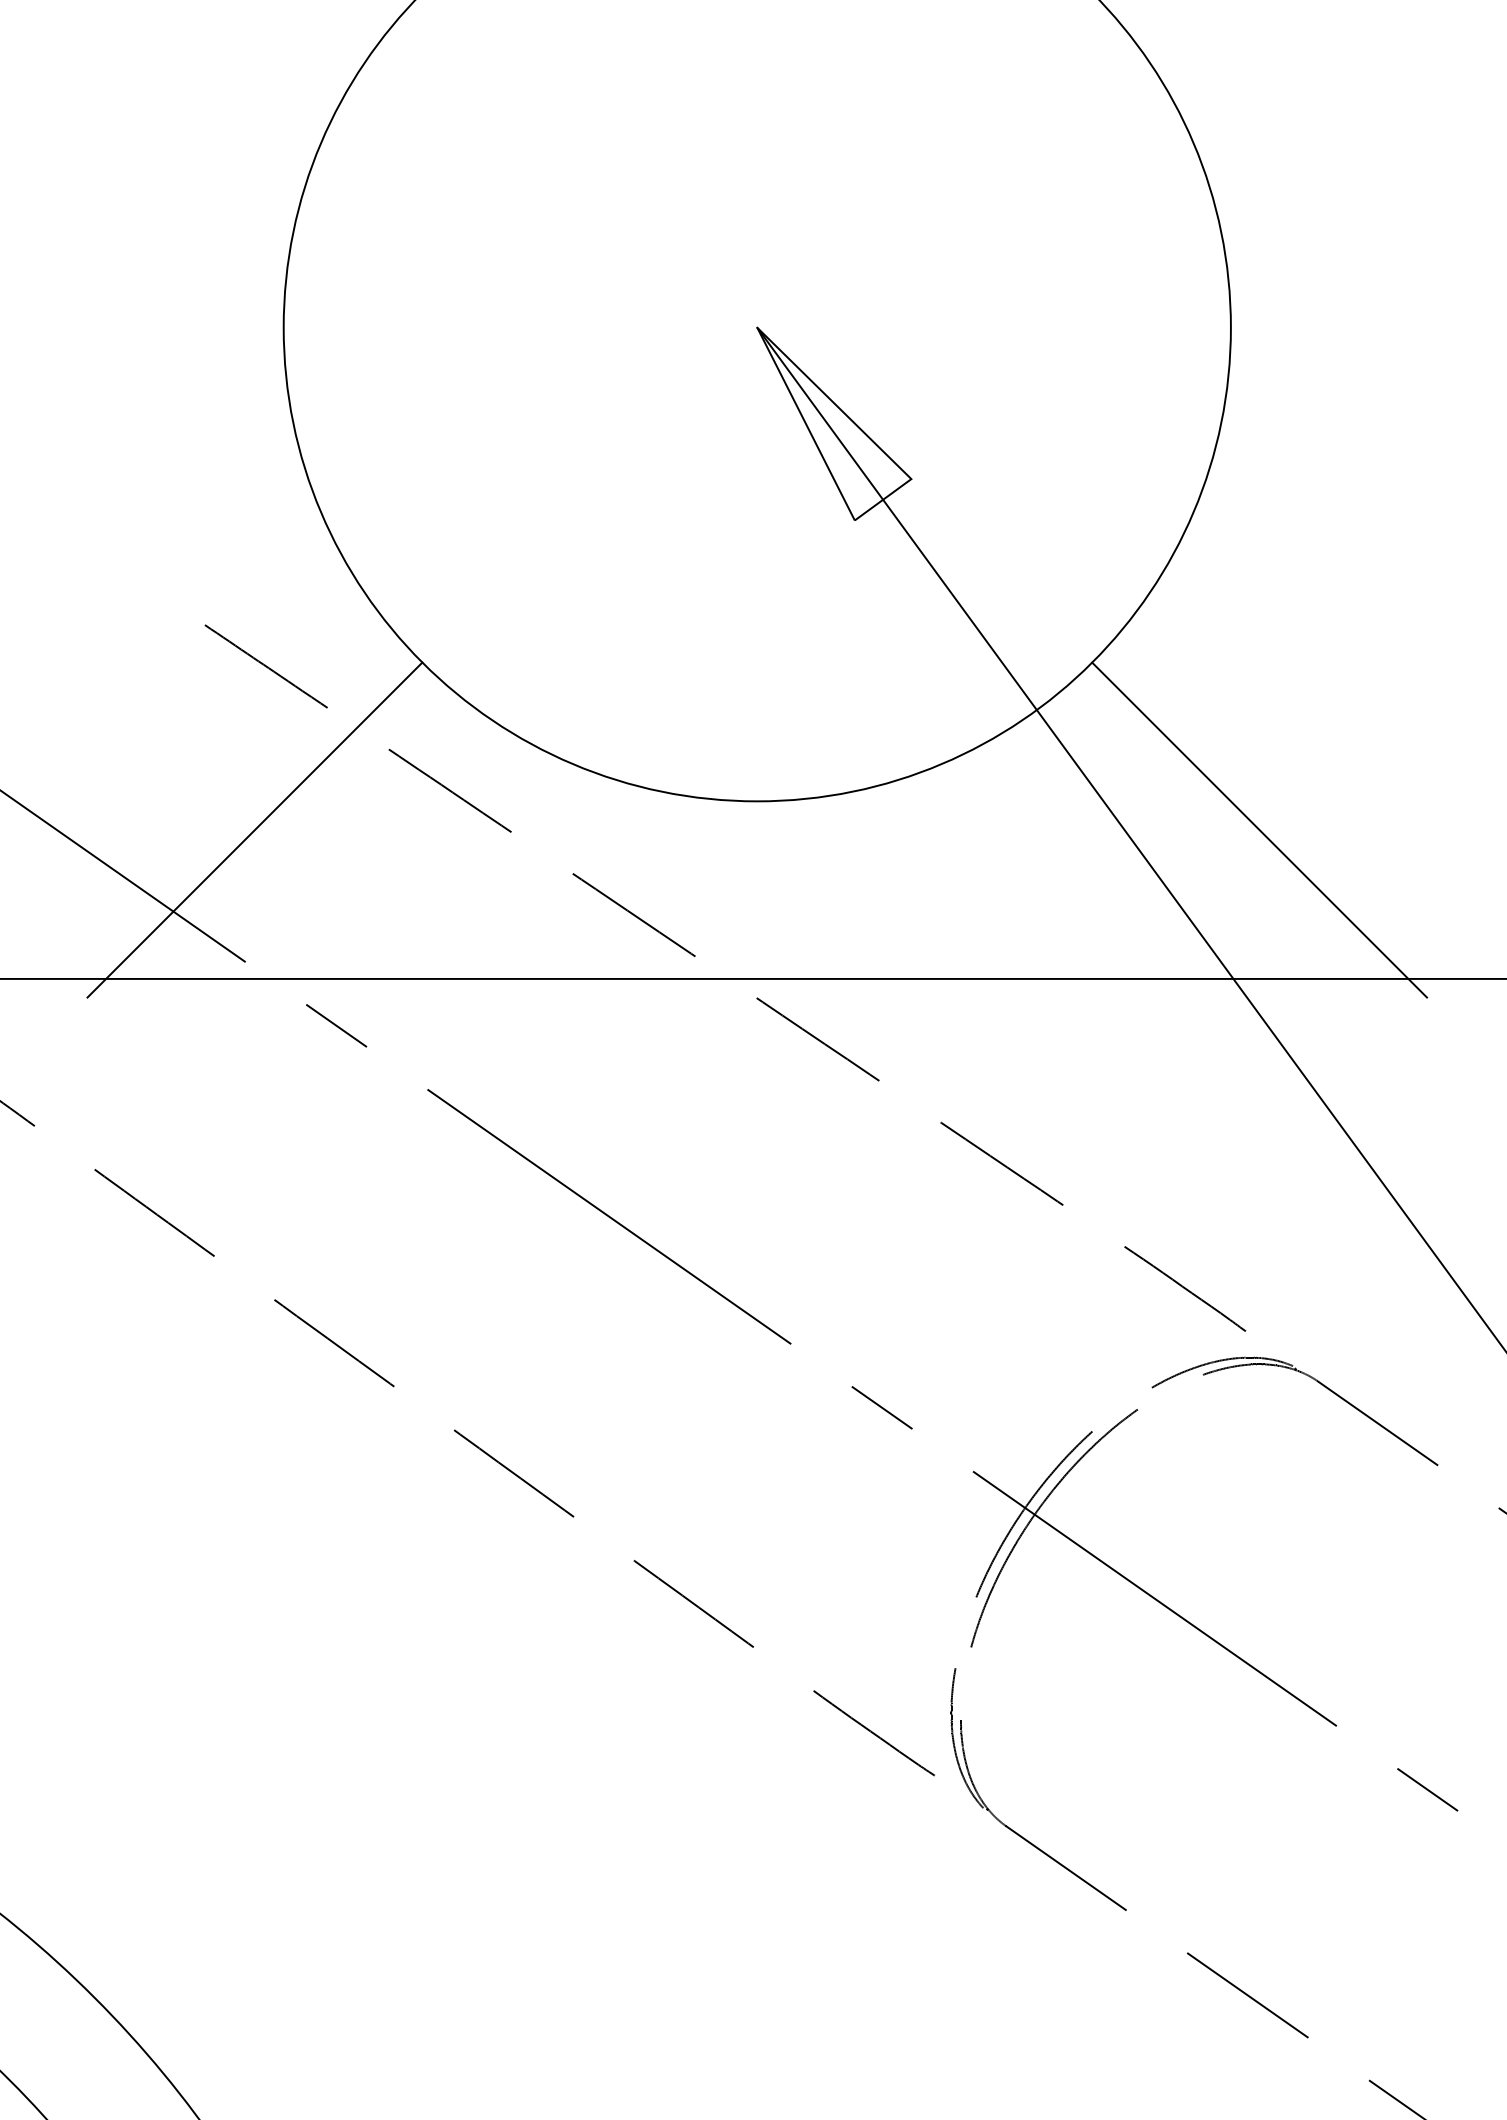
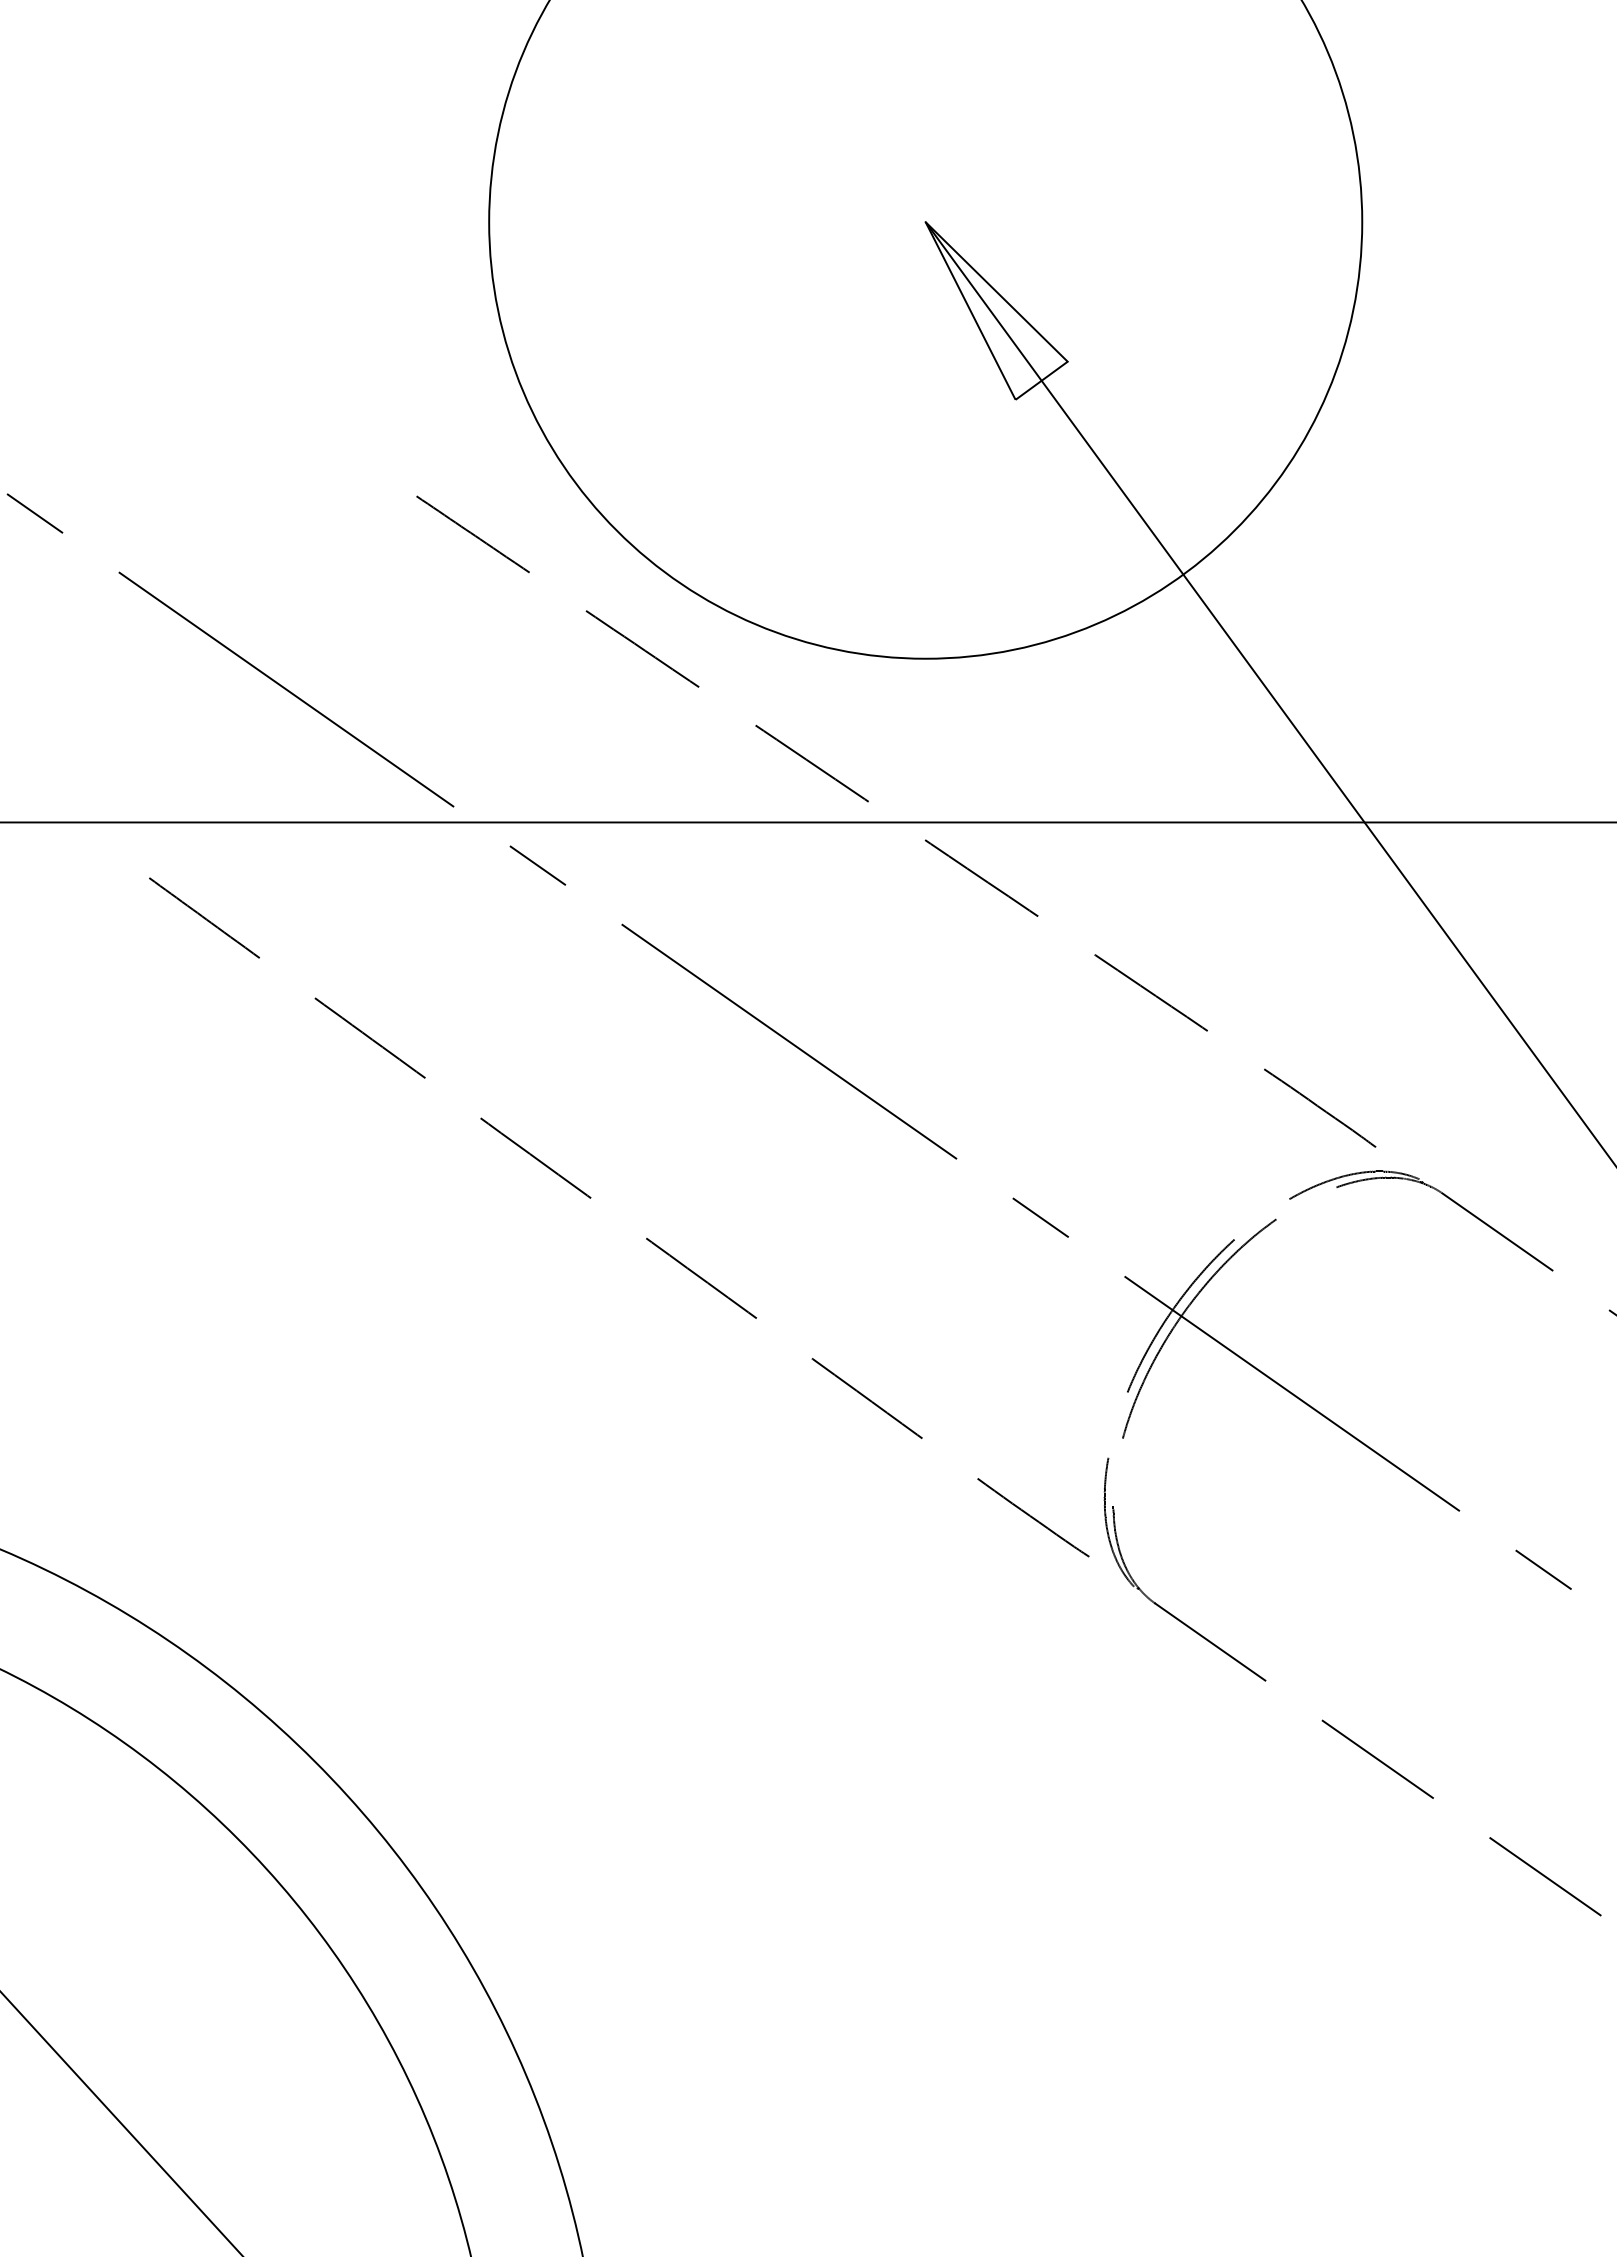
line: (254, 829) -> (462, 684), removed
line: (1259, 829) -> (1388, 684), removed

